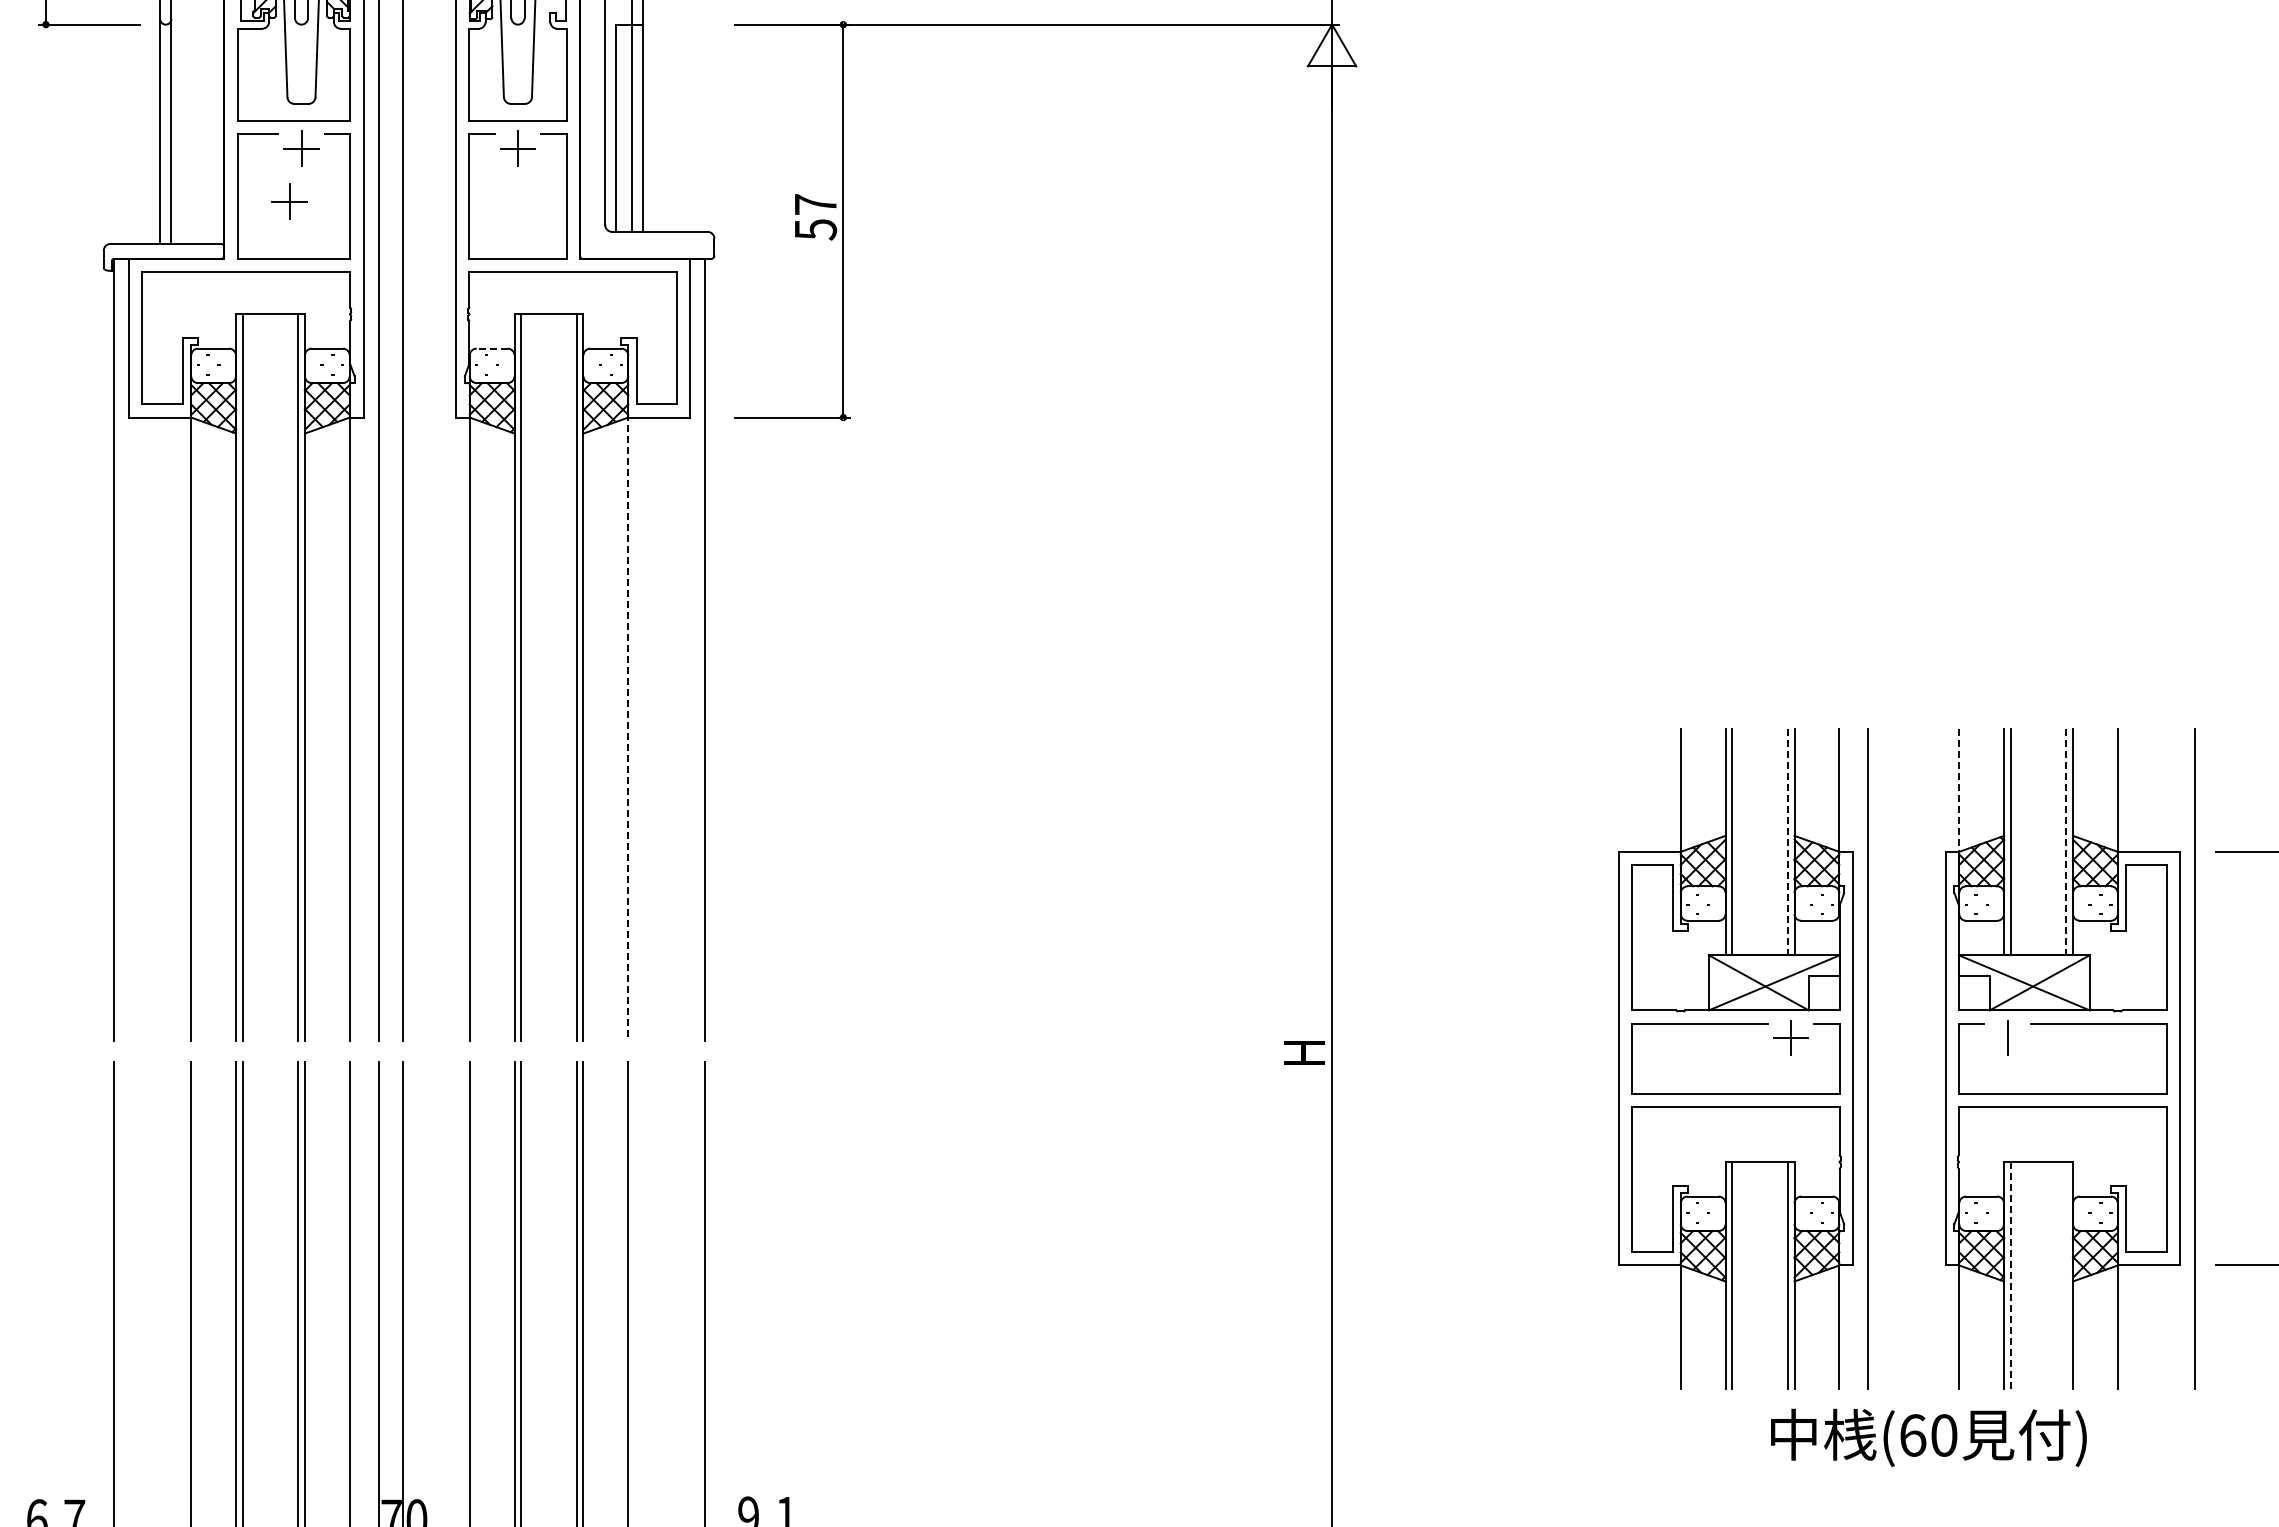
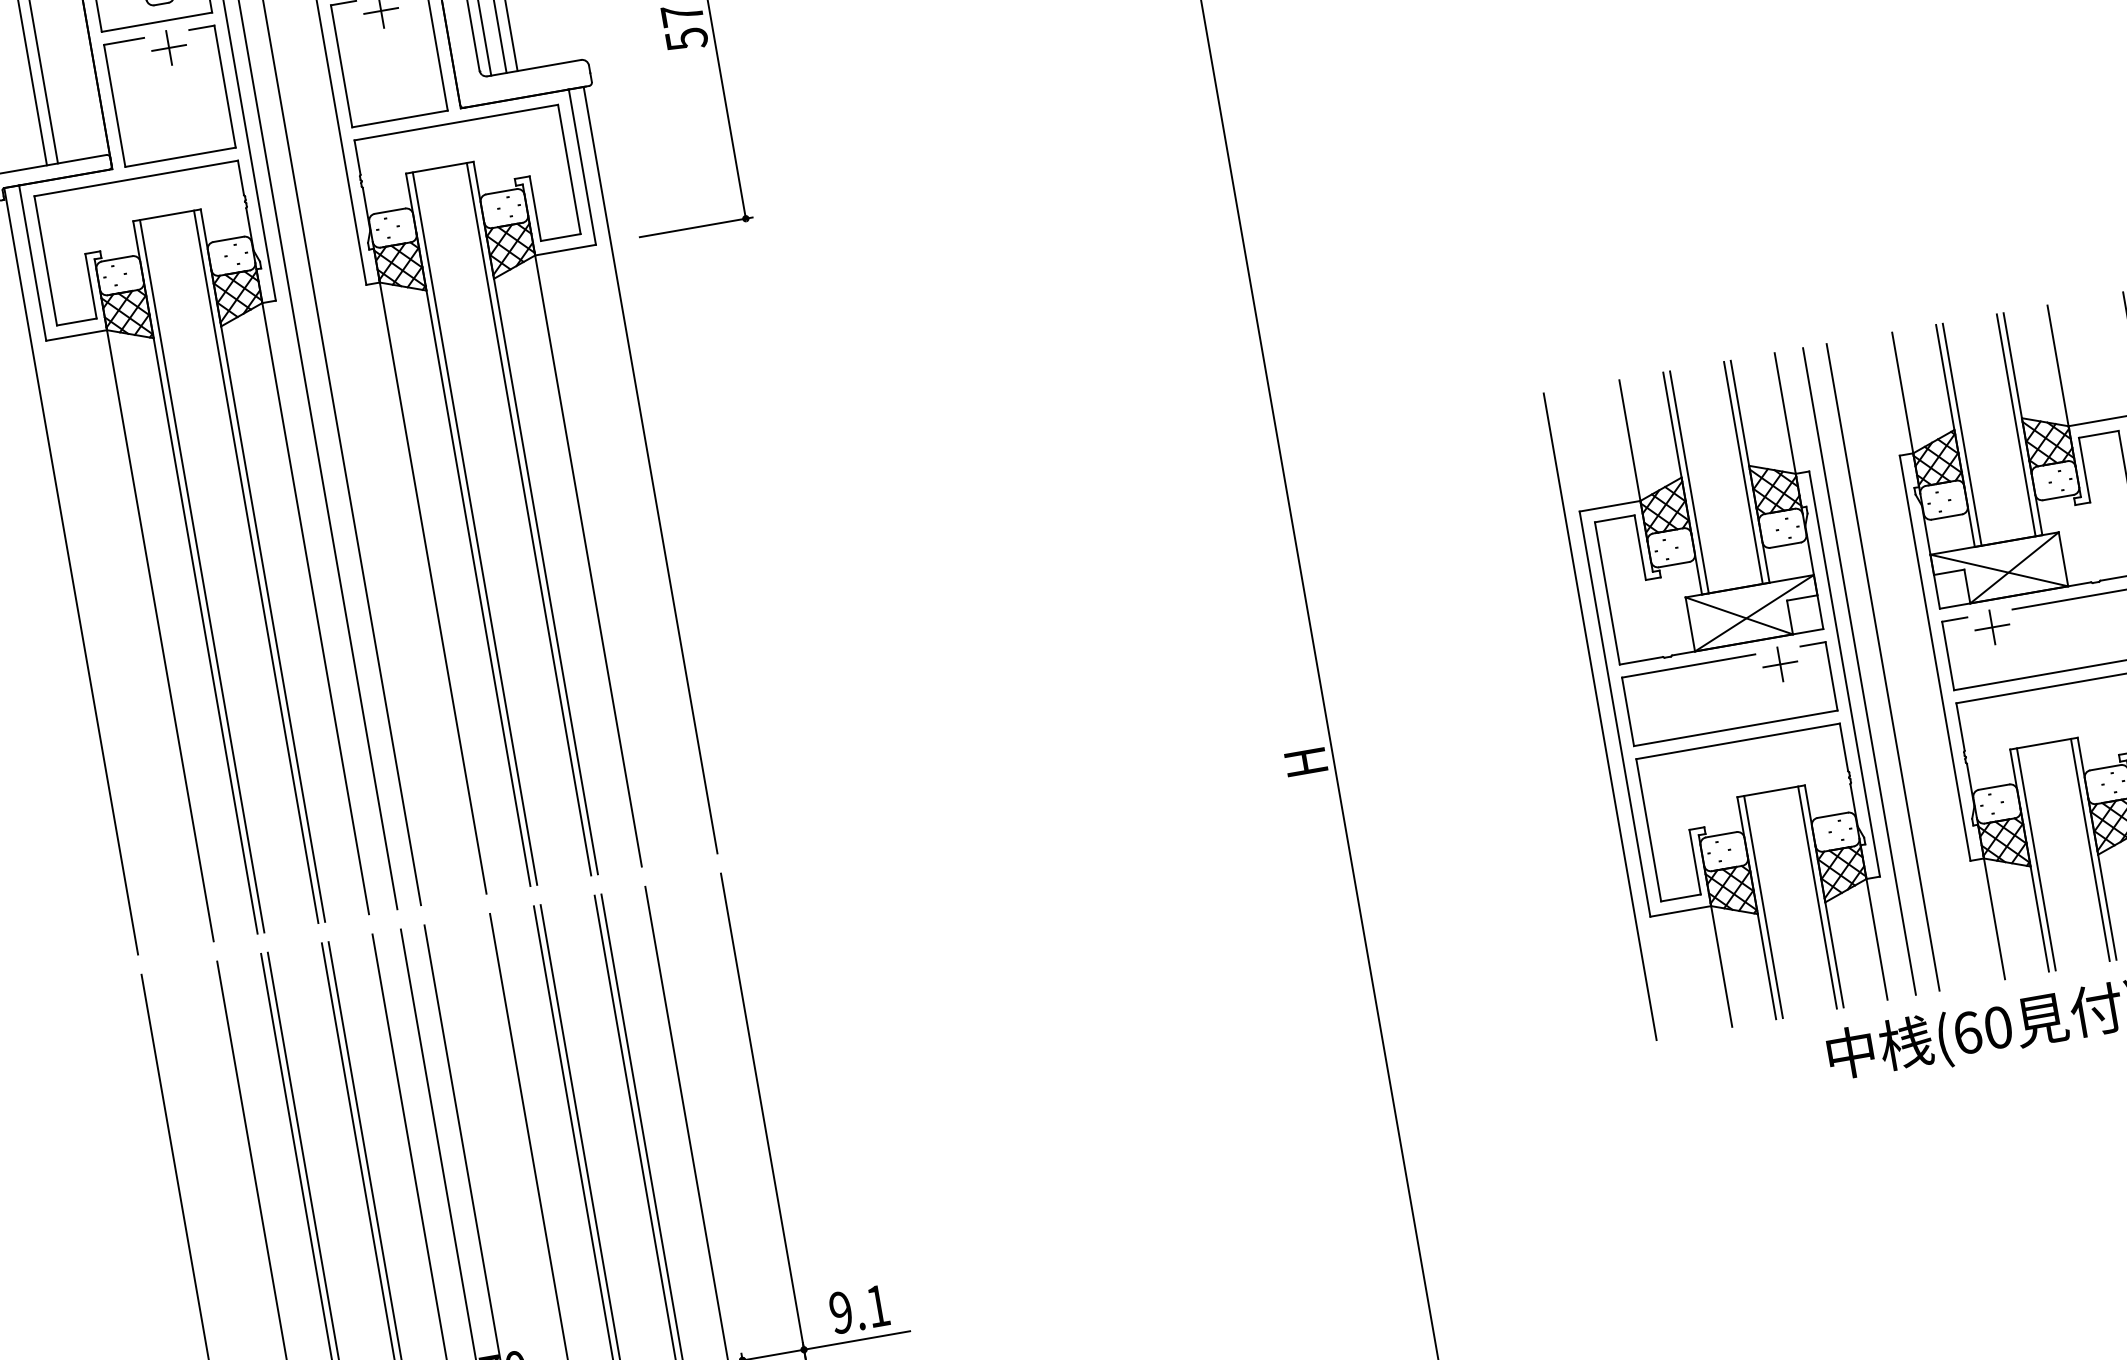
part: (289, 201) -> (166, 101), removed
line: (492, 348) -> (390, 211), dashed -> solid
line: (628, 727) -> (588, 559), dashed -> solid
line: (1959, 792) -> (1903, 395), dashed -> solid
line: (1787, 842) -> (1743, 473), dashed -> solid
line: (2066, 842) -> (2016, 425), dashed -> solid
line: (2007, 1037) -> (1992, 626), added
line: (1603, 1058) -> (1600, 716), added
line: (1892, 1058) -> (1883, 667), added
line: (2010, 1275) -> (2035, 859), dashed -> solid
line: (2066, 1275) -> (2090, 849), added

